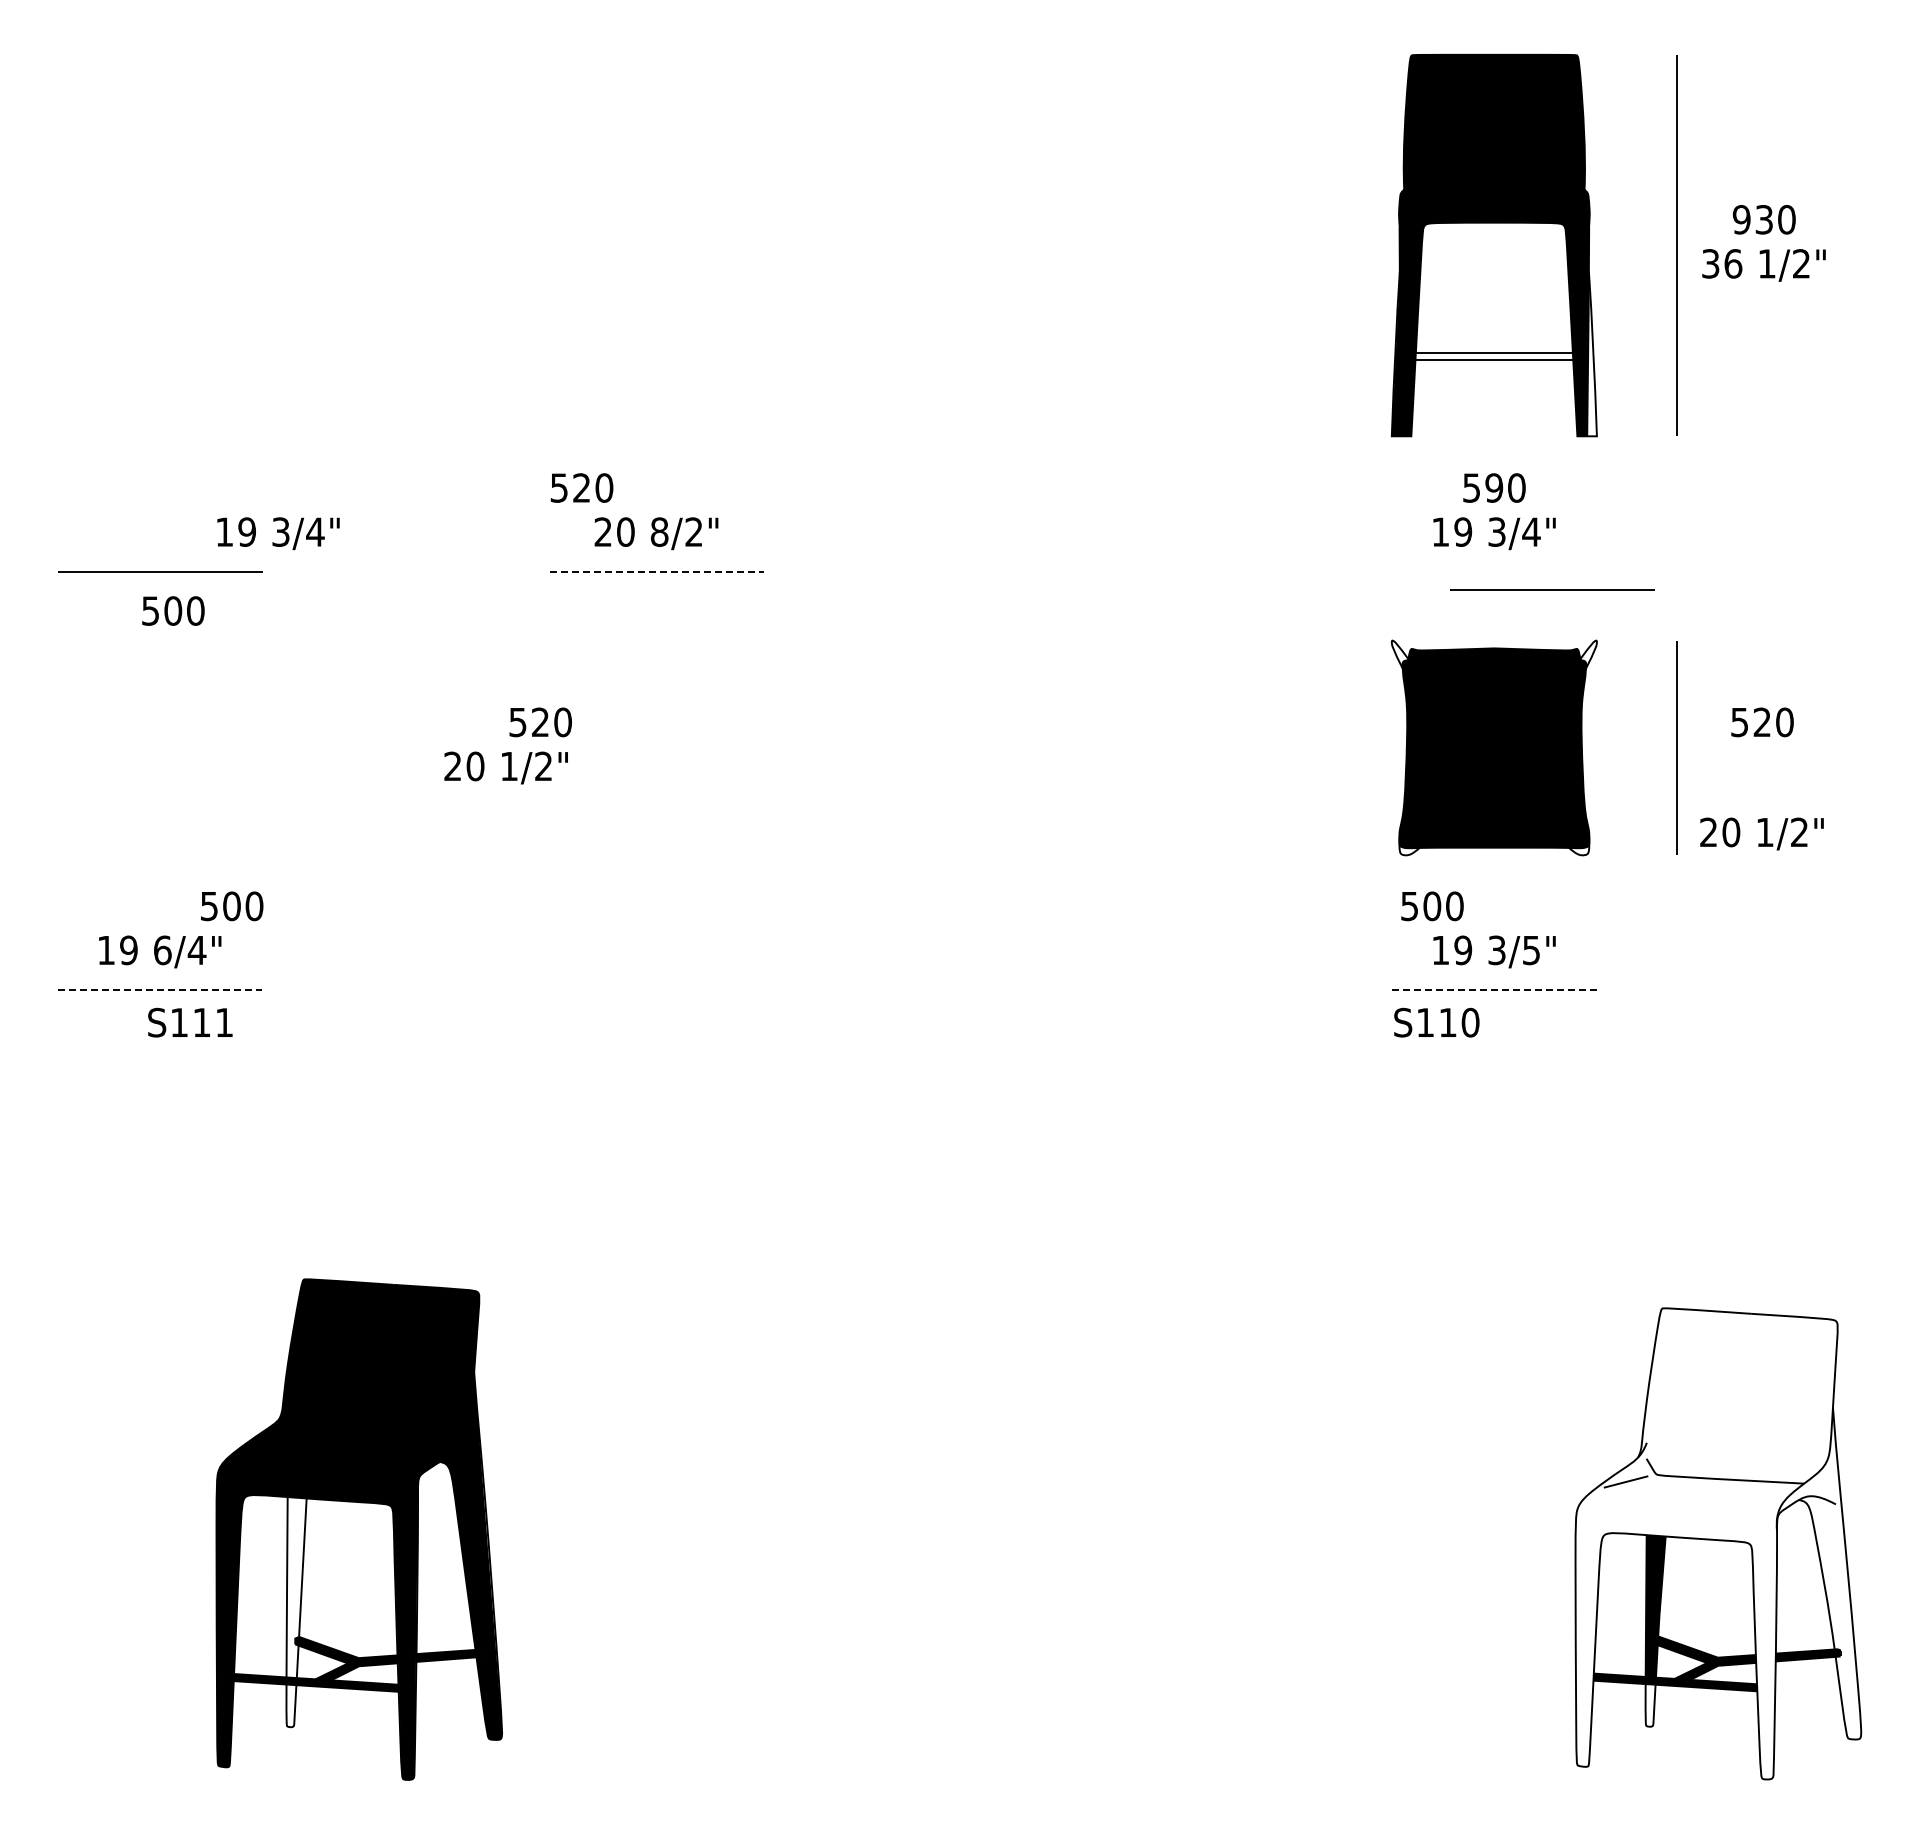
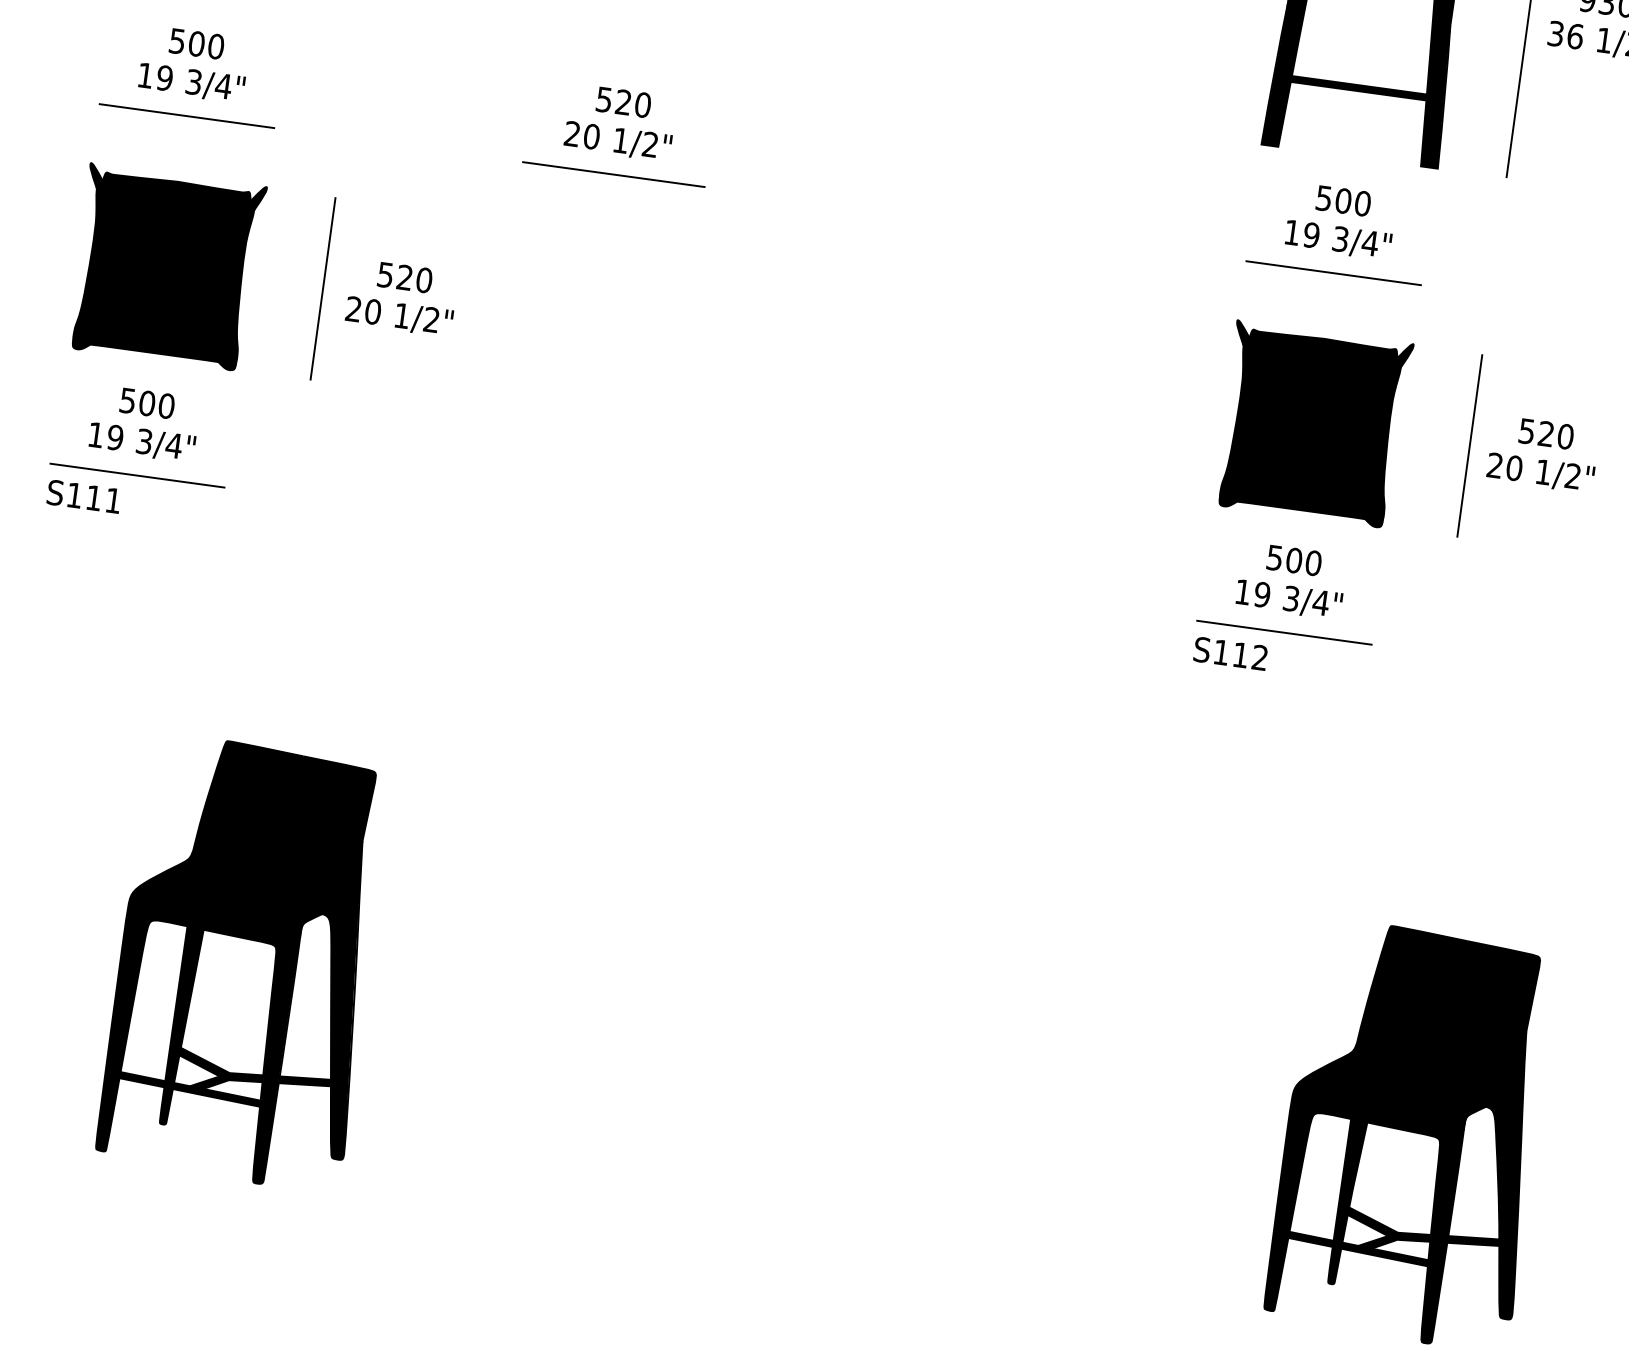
fill: (1591, 353) -> (1442, 96), added
fill: (1494, 356) -> (1359, 88), added
text: (581, 487) -> (623, 101), moved
text: (1494, 487) -> (1343, 200), 590 -> 500
text: (659, 531) -> (620, 140), 8/2" -> 1/2"
text: (278, 533) -> (191, 83), moved
line: (656, 571) -> (613, 174), dashed -> solid
line: (1552, 589) -> (1333, 272), moved
text: (173, 610) -> (197, 43), moved
fill: (1399, 654) -> (1242, 332), added
fill: (1588, 654) -> (1404, 355), added
text: (540, 722) -> (404, 277), moved
part: (159, 747) -> (165, 266), added
line: (342, 747) -> (322, 288), added
text: (505, 767) -> (398, 316), moved
text: (1761, 833) -> (1540, 472), moved
fill: (1409, 849) -> (1228, 501), added
fill: (1579, 849) -> (1374, 521), added
text: (232, 906) -> (147, 403), moved
text: (1432, 906) -> (1294, 560), moved
text: (162, 950) -> (144, 441), 6/4" -> 3/4"
text: (1531, 950) -> (1321, 602), 3/5" -> 3/4"
line: (160, 990) -> (137, 475), dashed -> solid
line: (1494, 990) -> (1284, 632), dashed -> solid
text: (190, 1022) -> (84, 496), moved
text: (1470, 1022) -> (1260, 657), S110 -> S112
fill: (1718, 1543) -> (1411, 1134), added
fill: (296, 1587) -> (184, 1005), added
fill: (291, 1705) -> (166, 1105), added
fill: (1650, 1705) -> (1334, 1265), added

